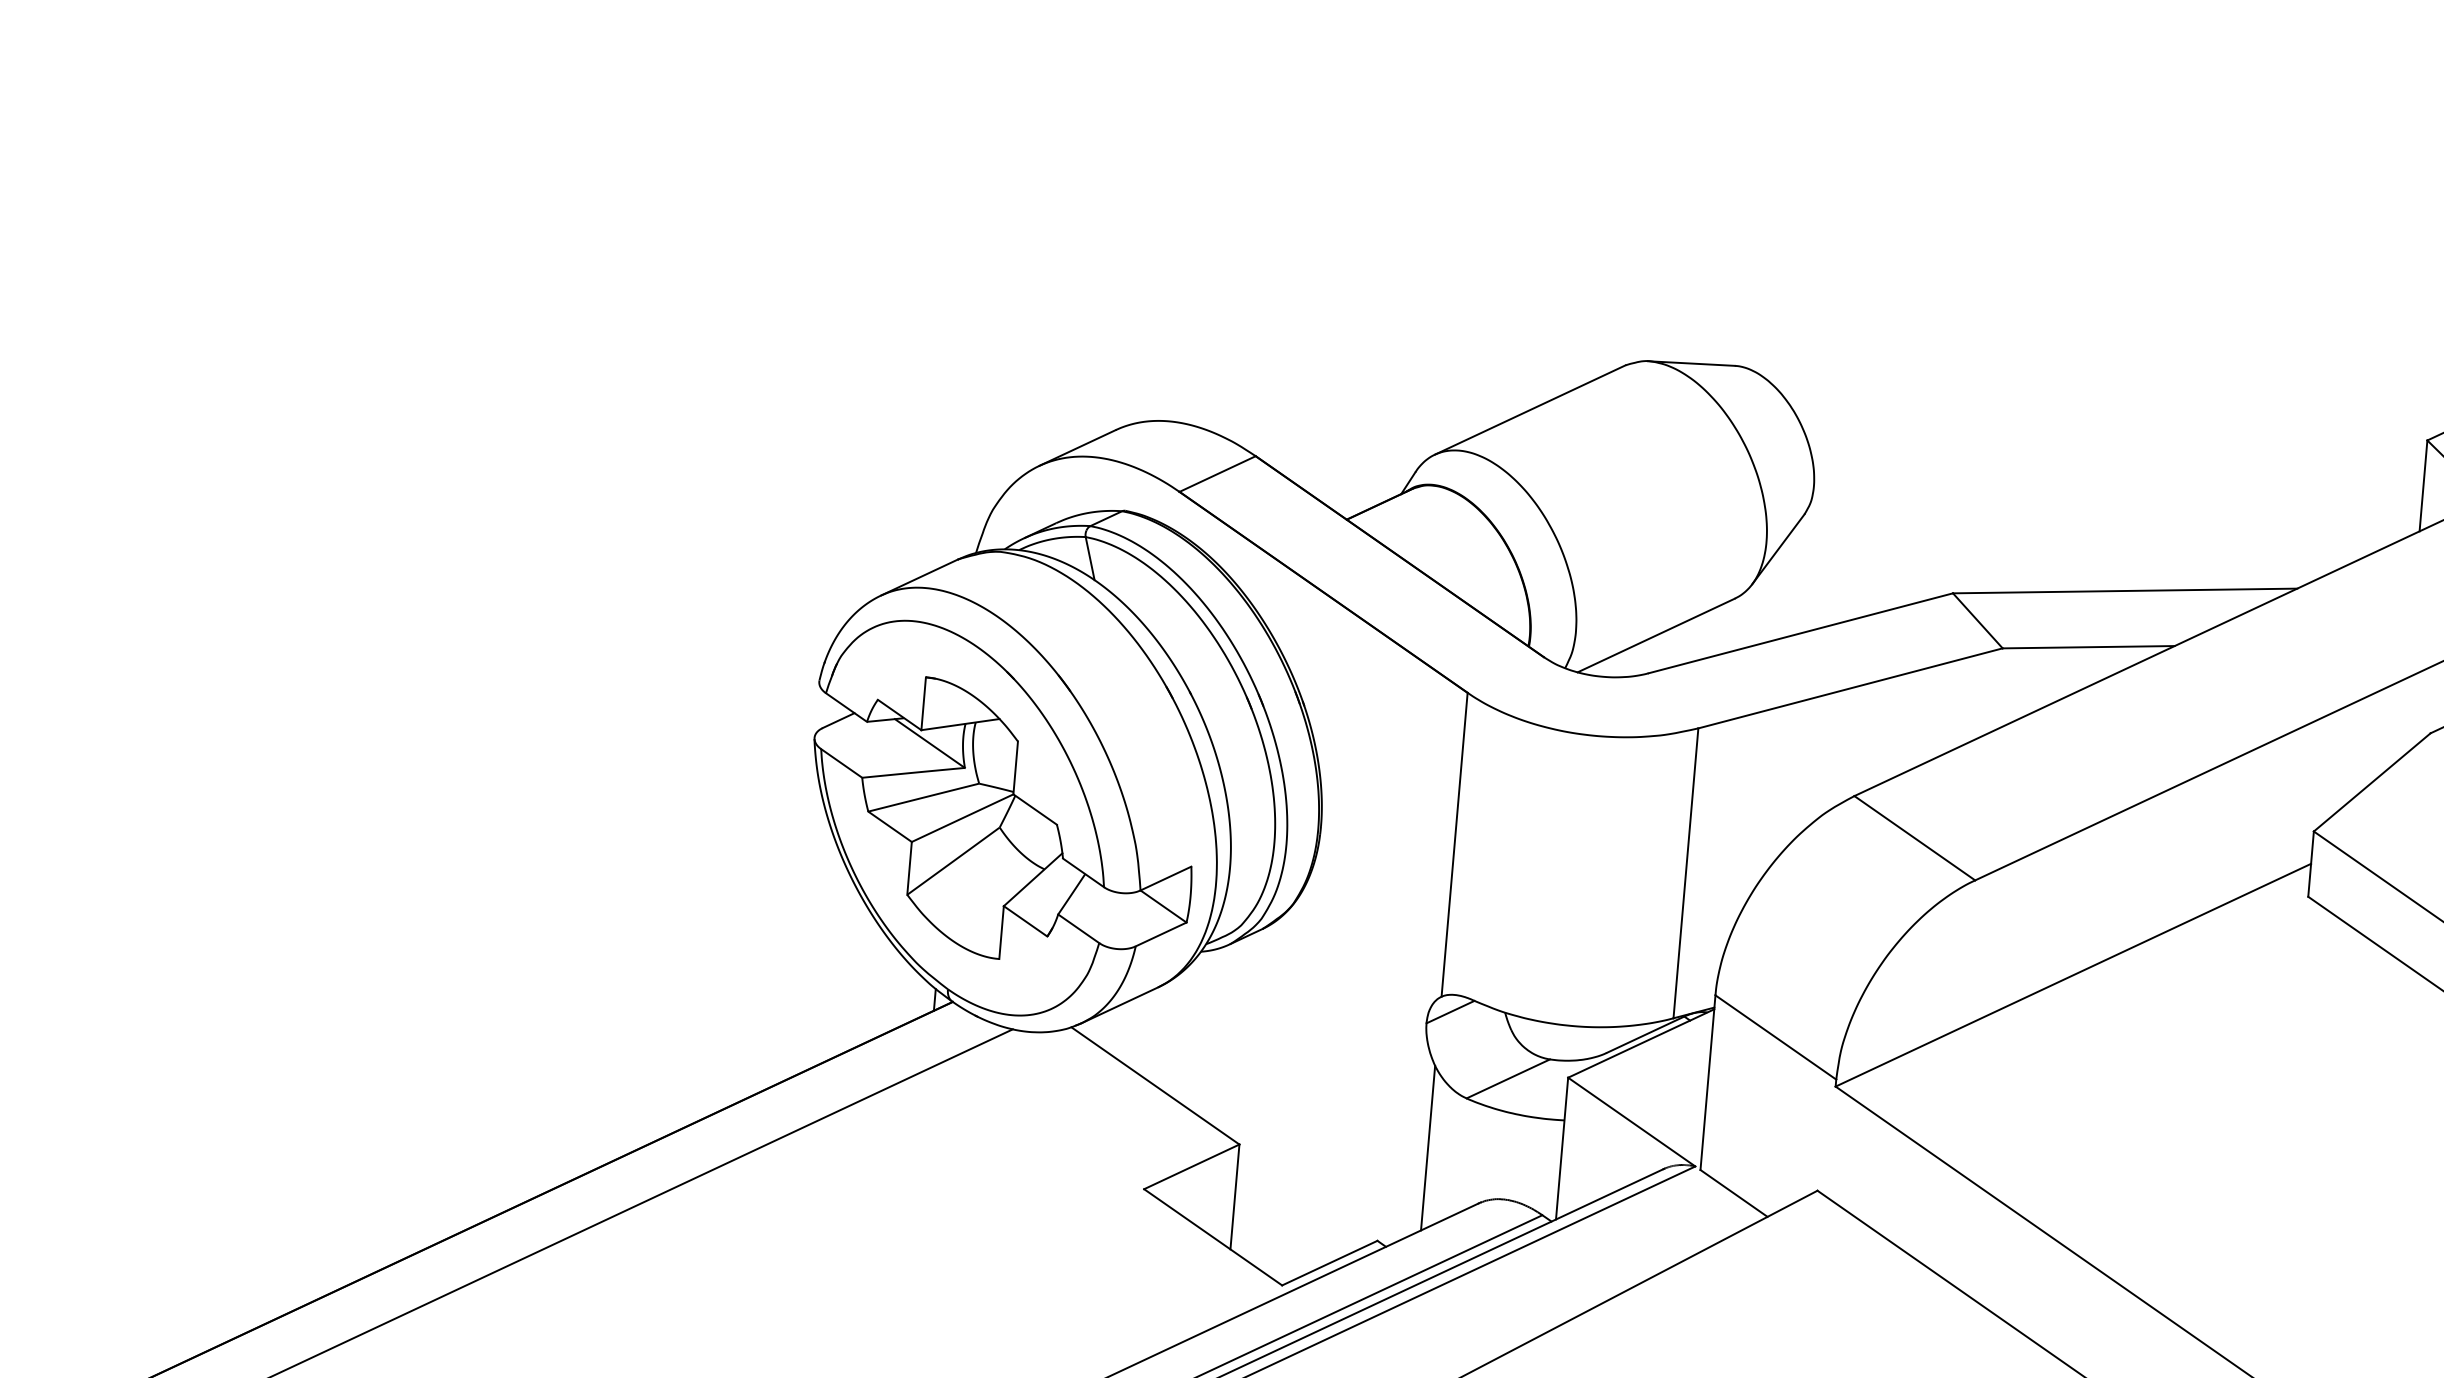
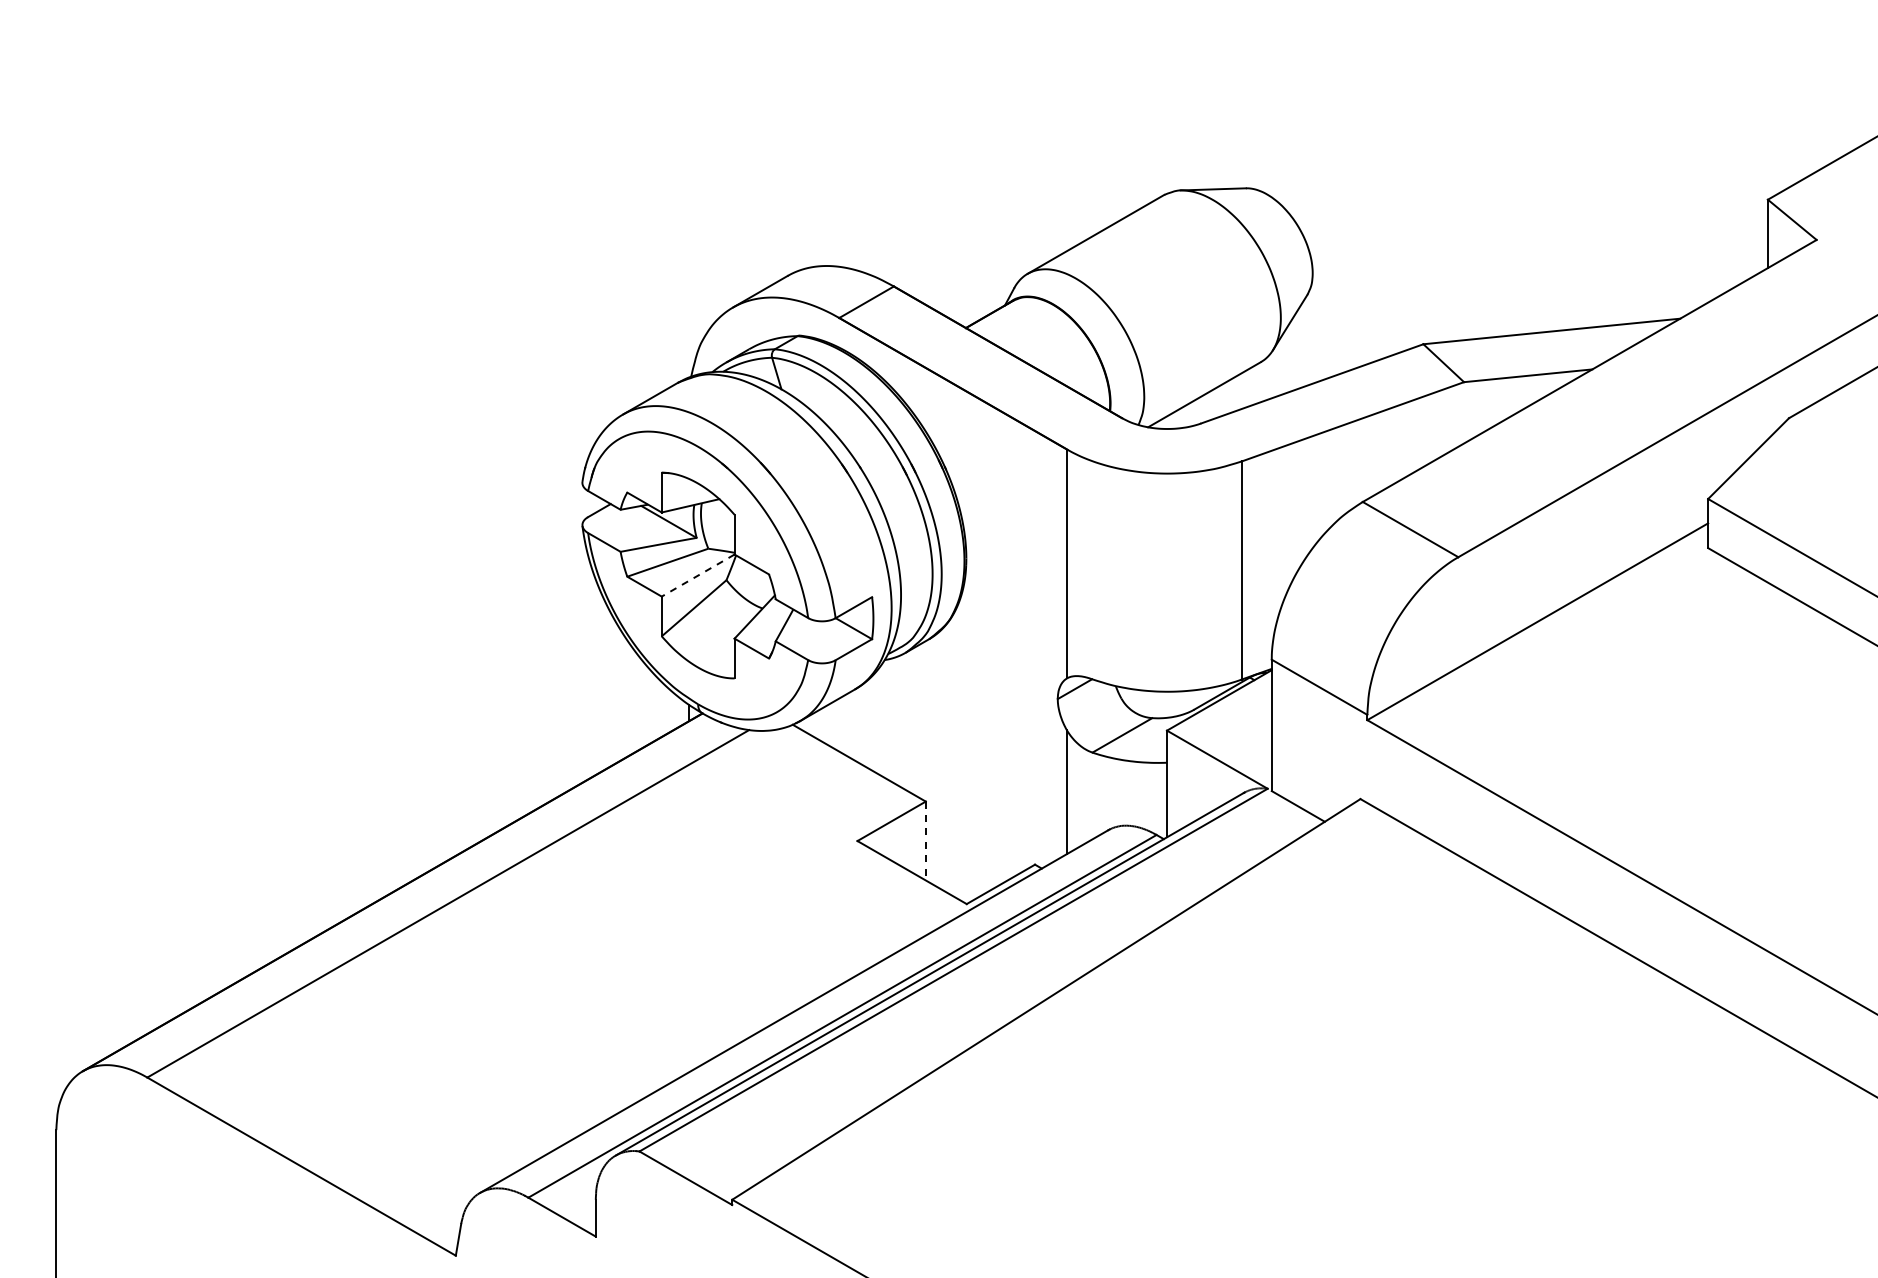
line: (961, 817) -> (697, 575), solid -> dashed
line: (1234, 1197) -> (925, 841), solid -> dashed

